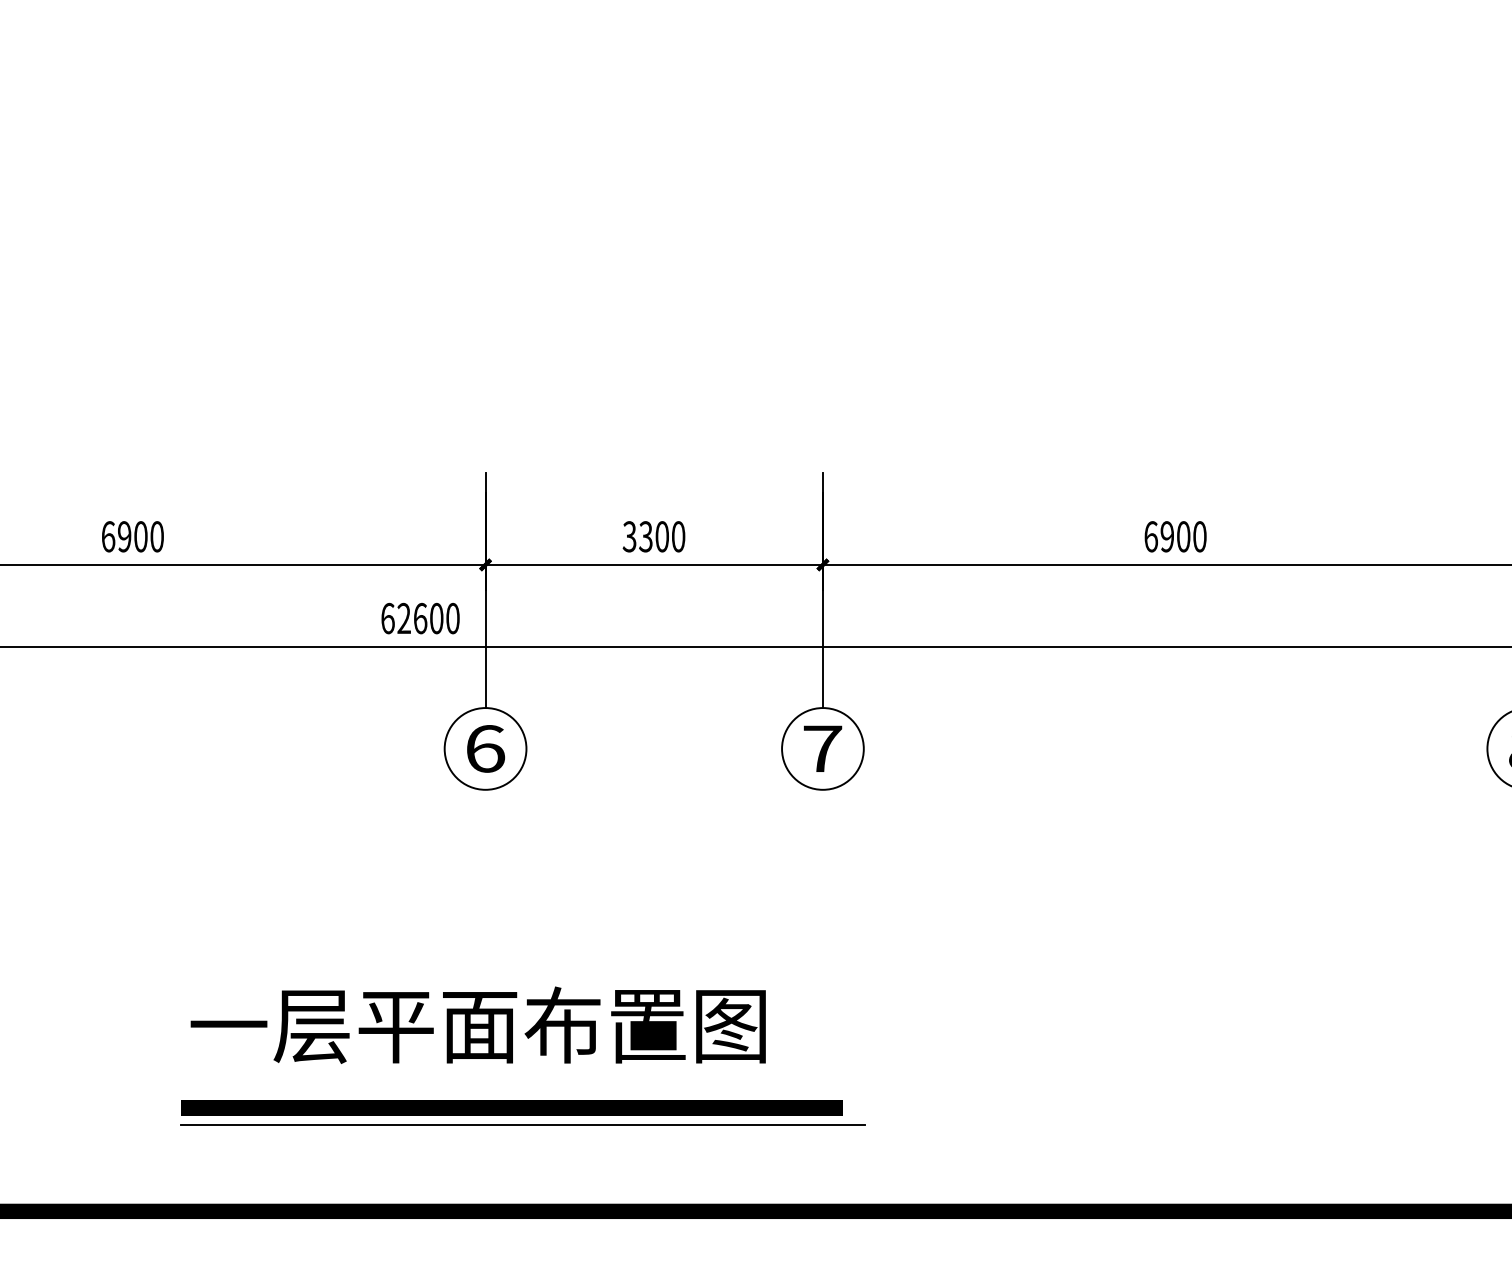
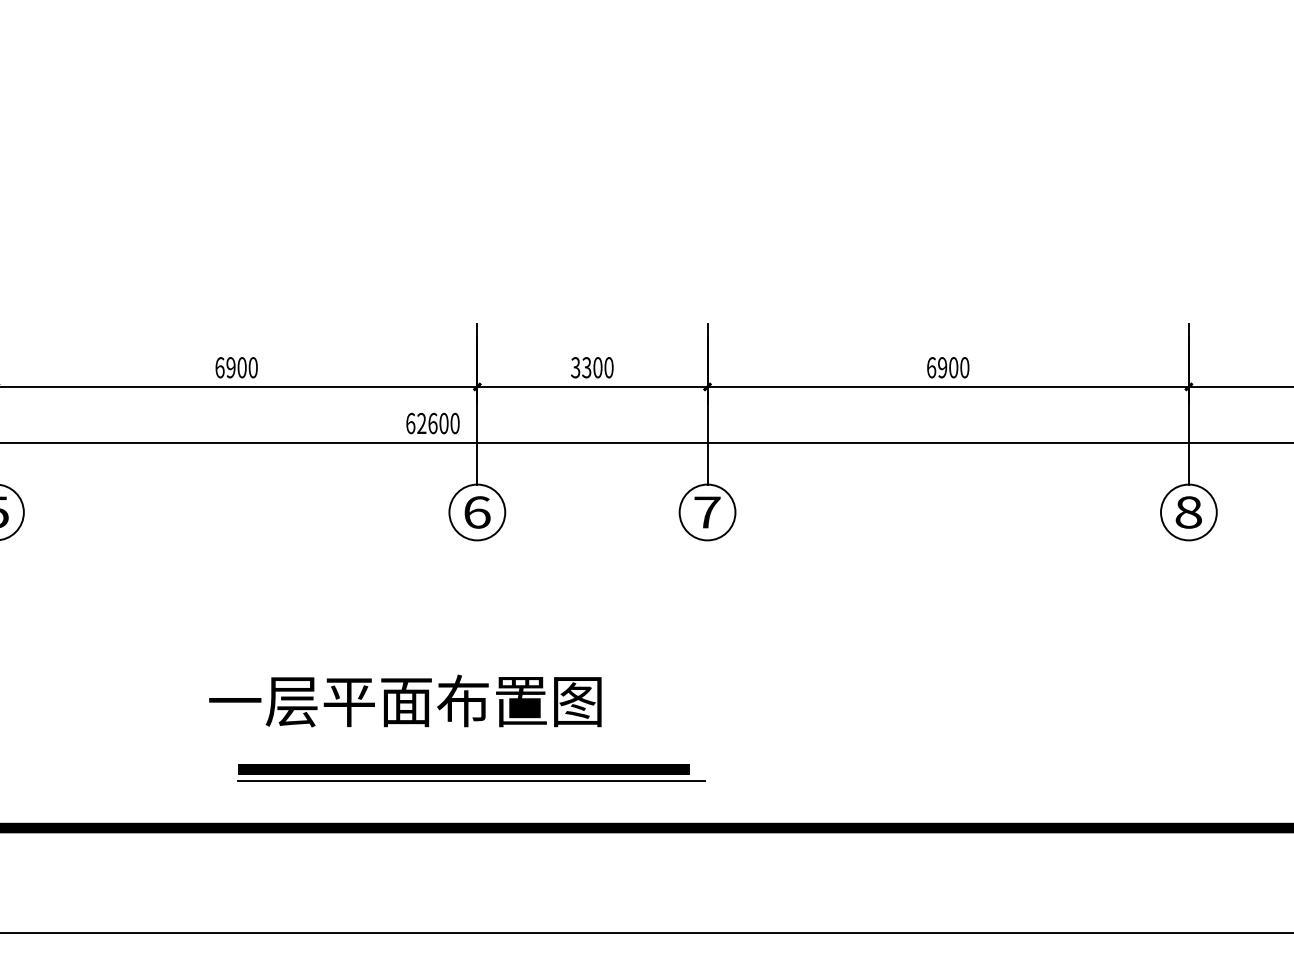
text: (478, 1024) -> (405, 700), moved
part: (522, 1112) -> (471, 772), moved

